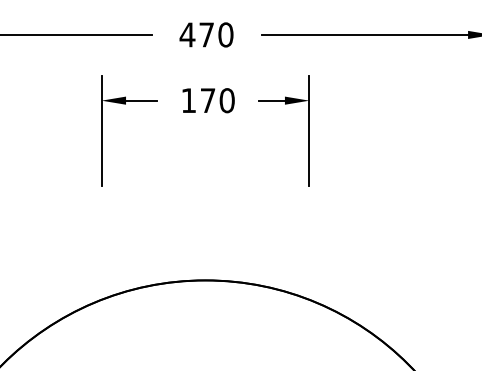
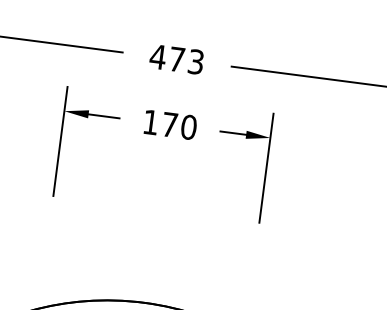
text: (225, 34) -> (195, 61), 470 -> 473

